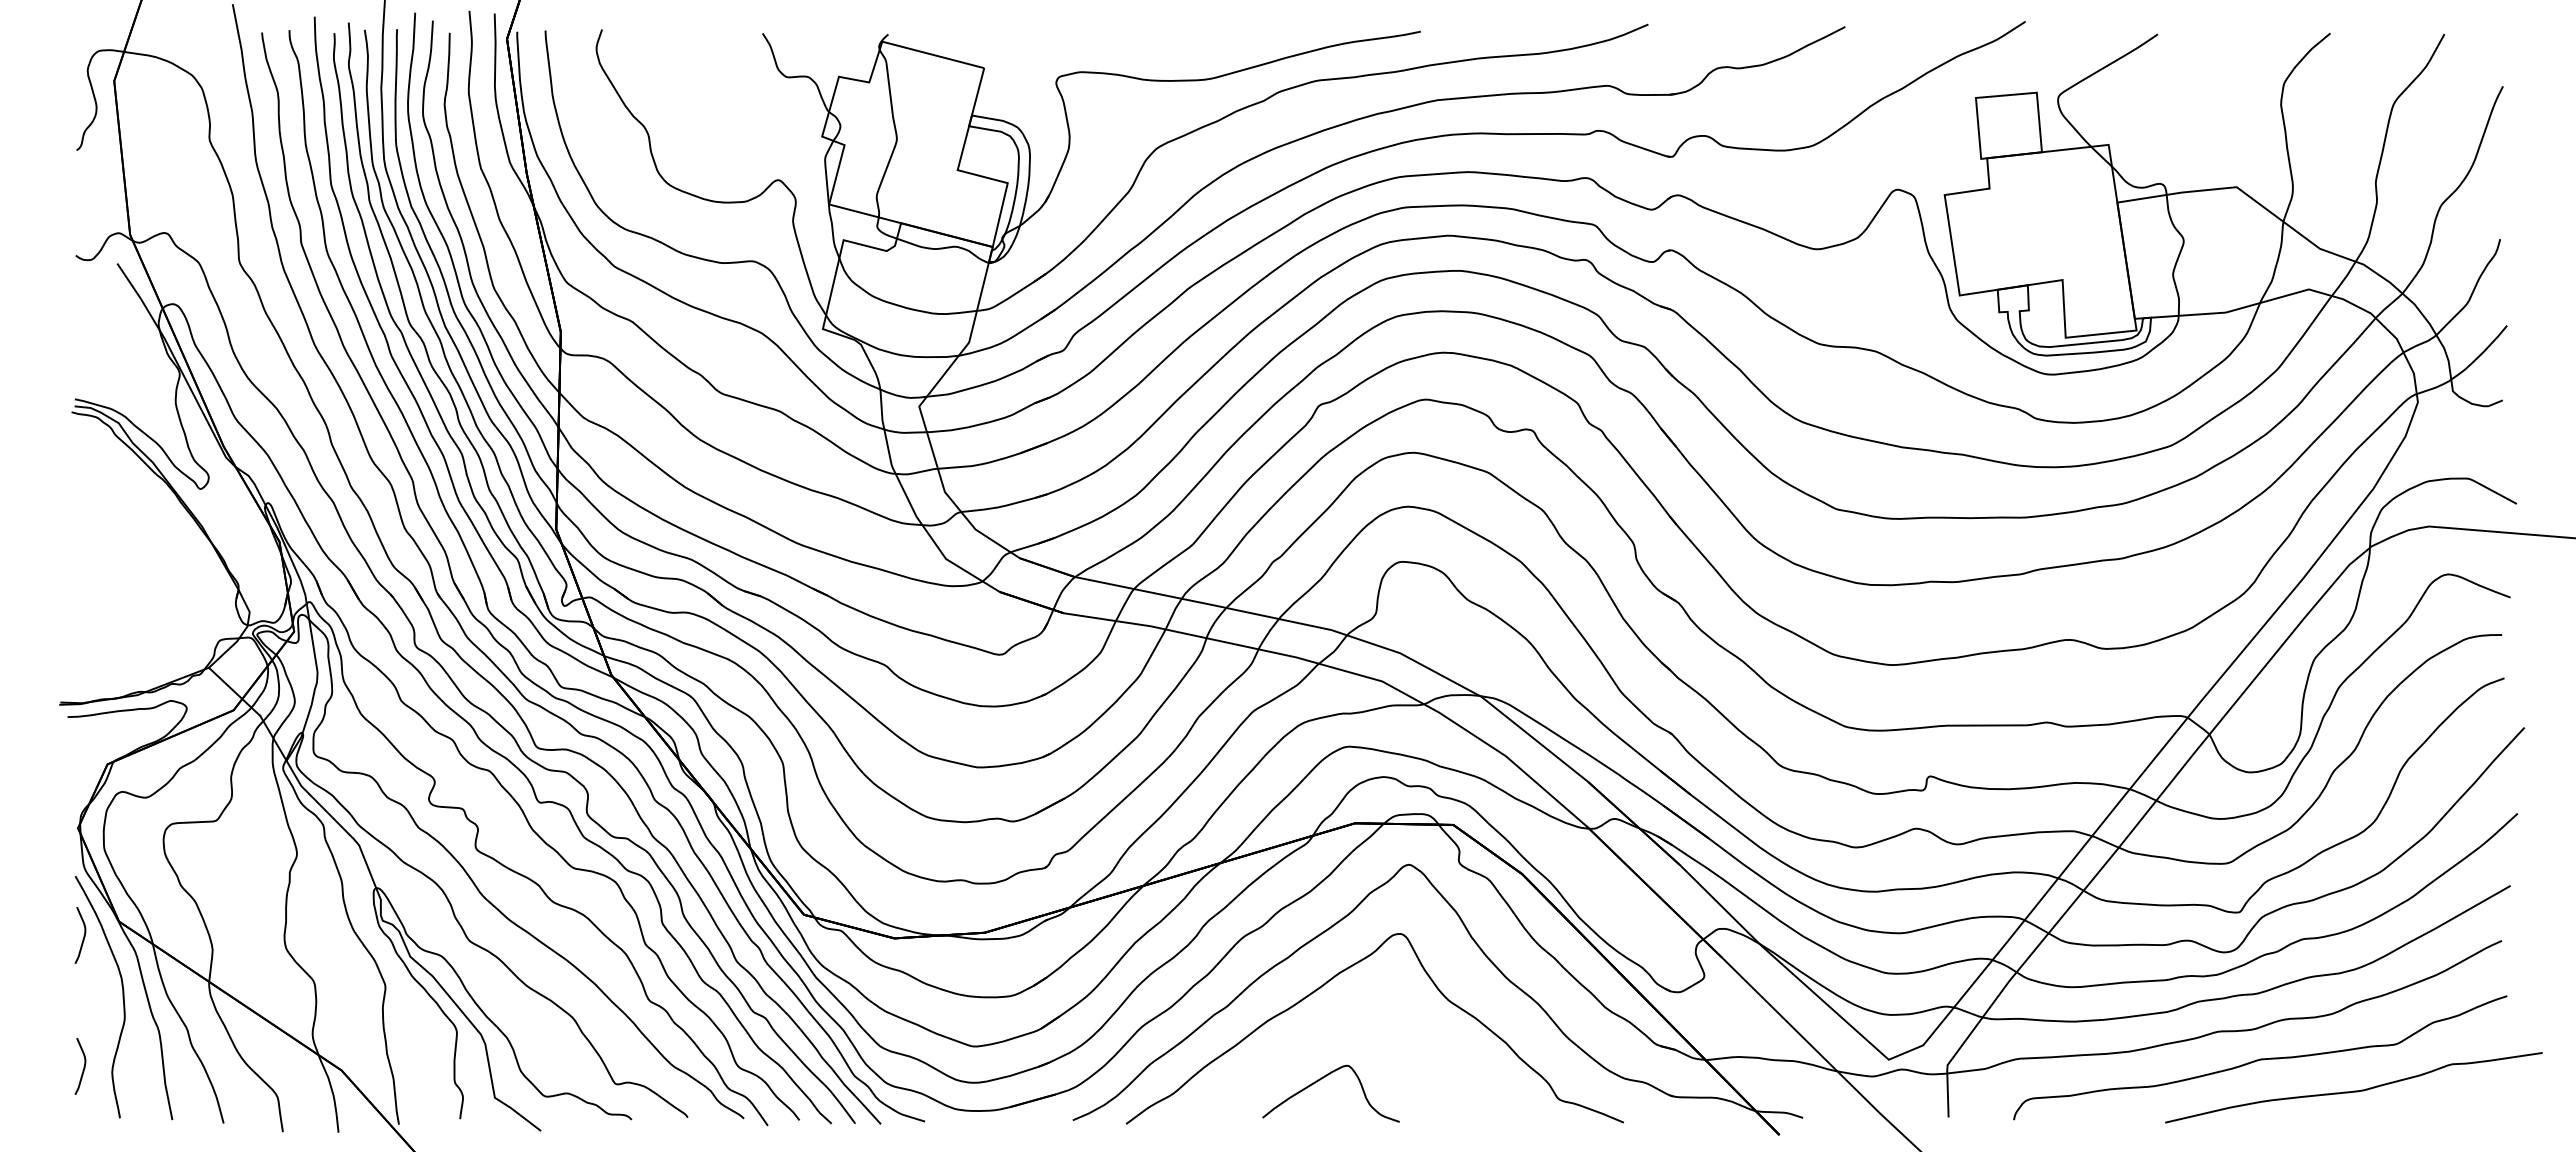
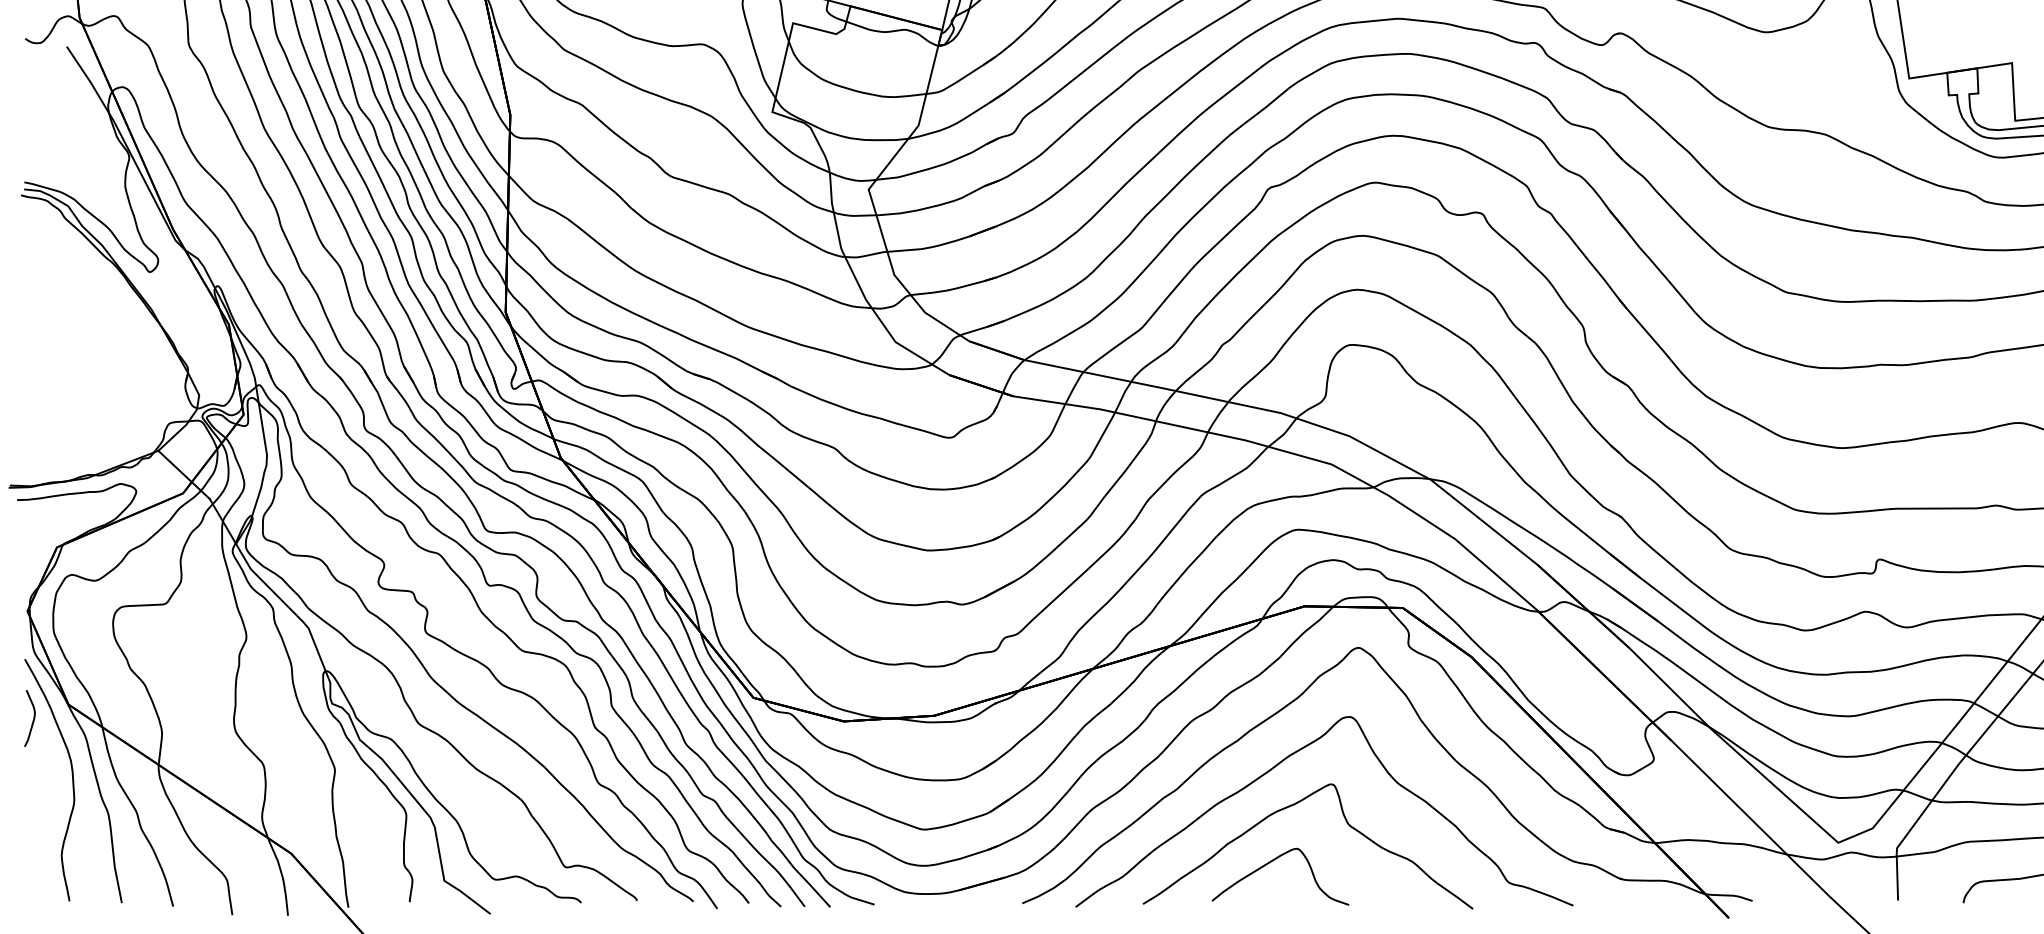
curve: (1340, 1024) -> (1289, 807), added
curve: (83, 1066) -> (32, 849), removed

